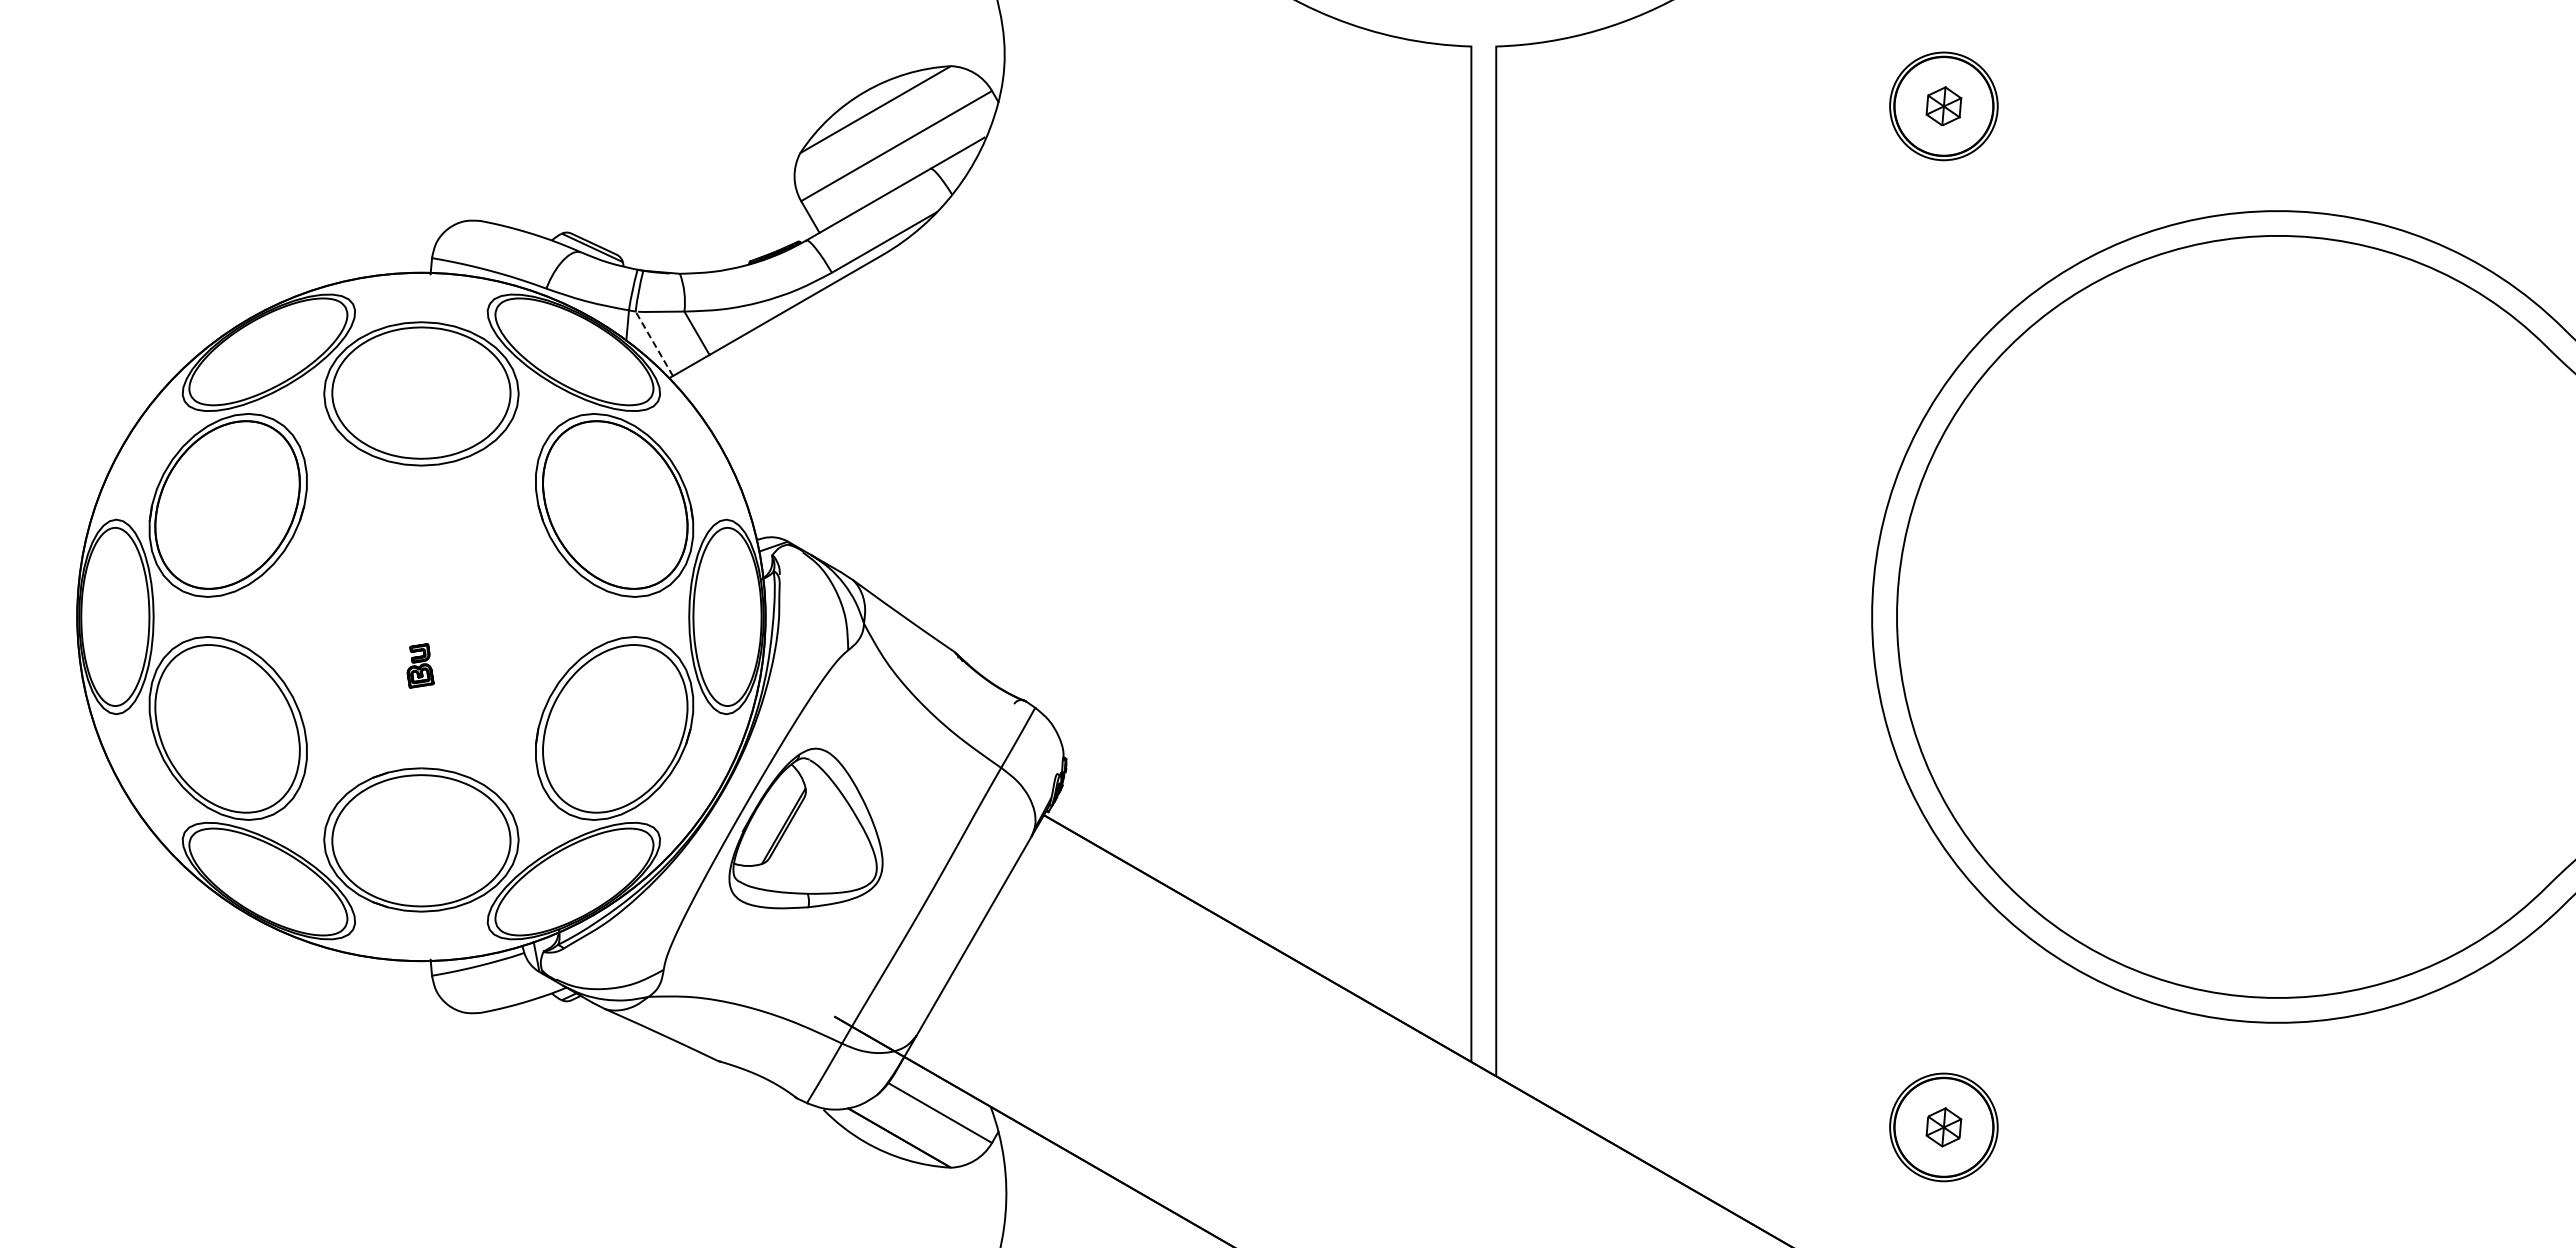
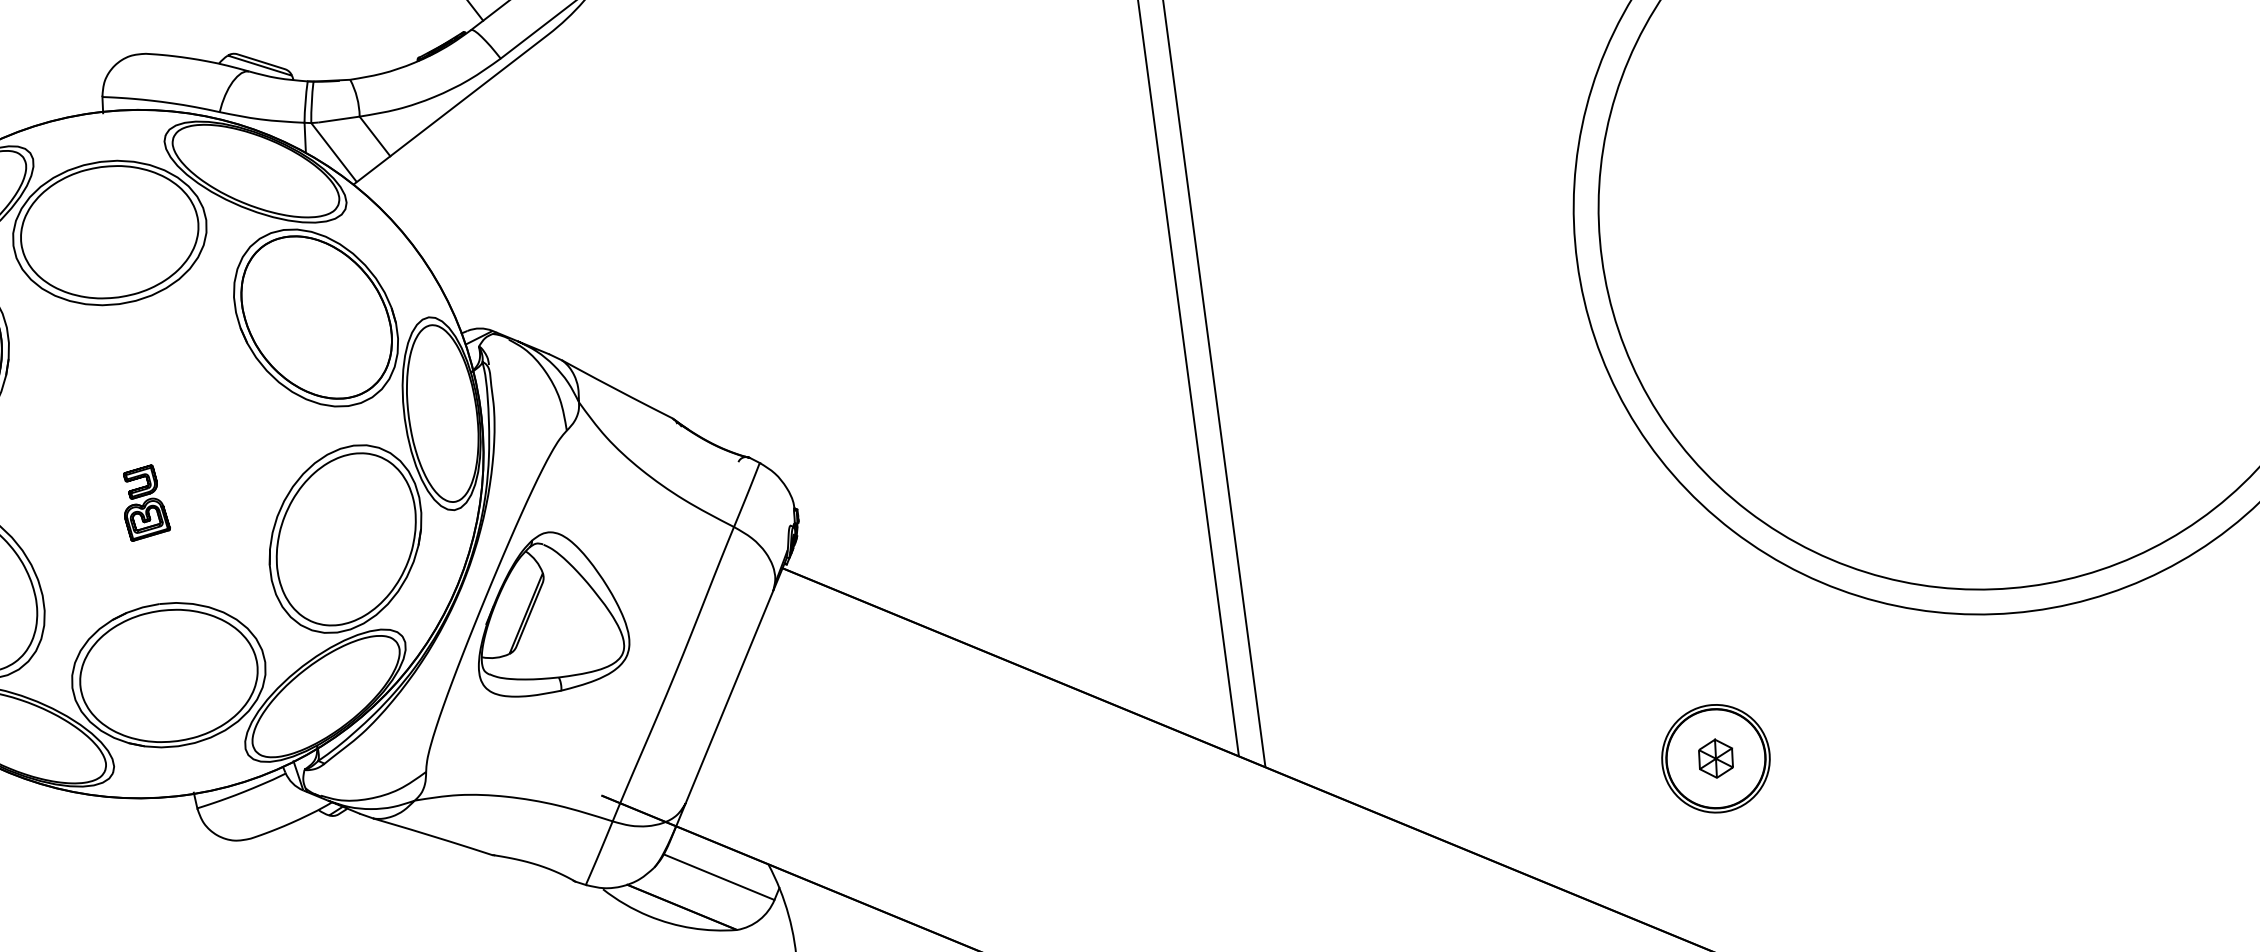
line: (652, 339) -> (331, 148), dashed -> solid
part: (420, 665) -> (144, 502), size x1.67

